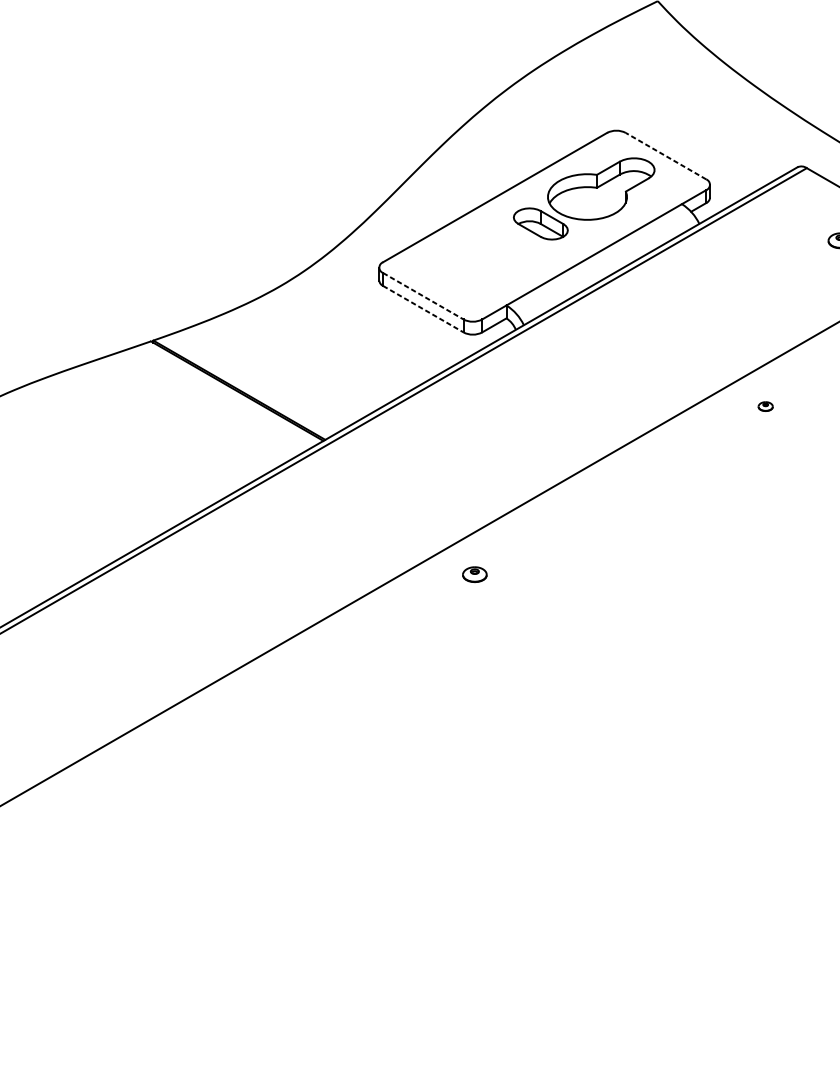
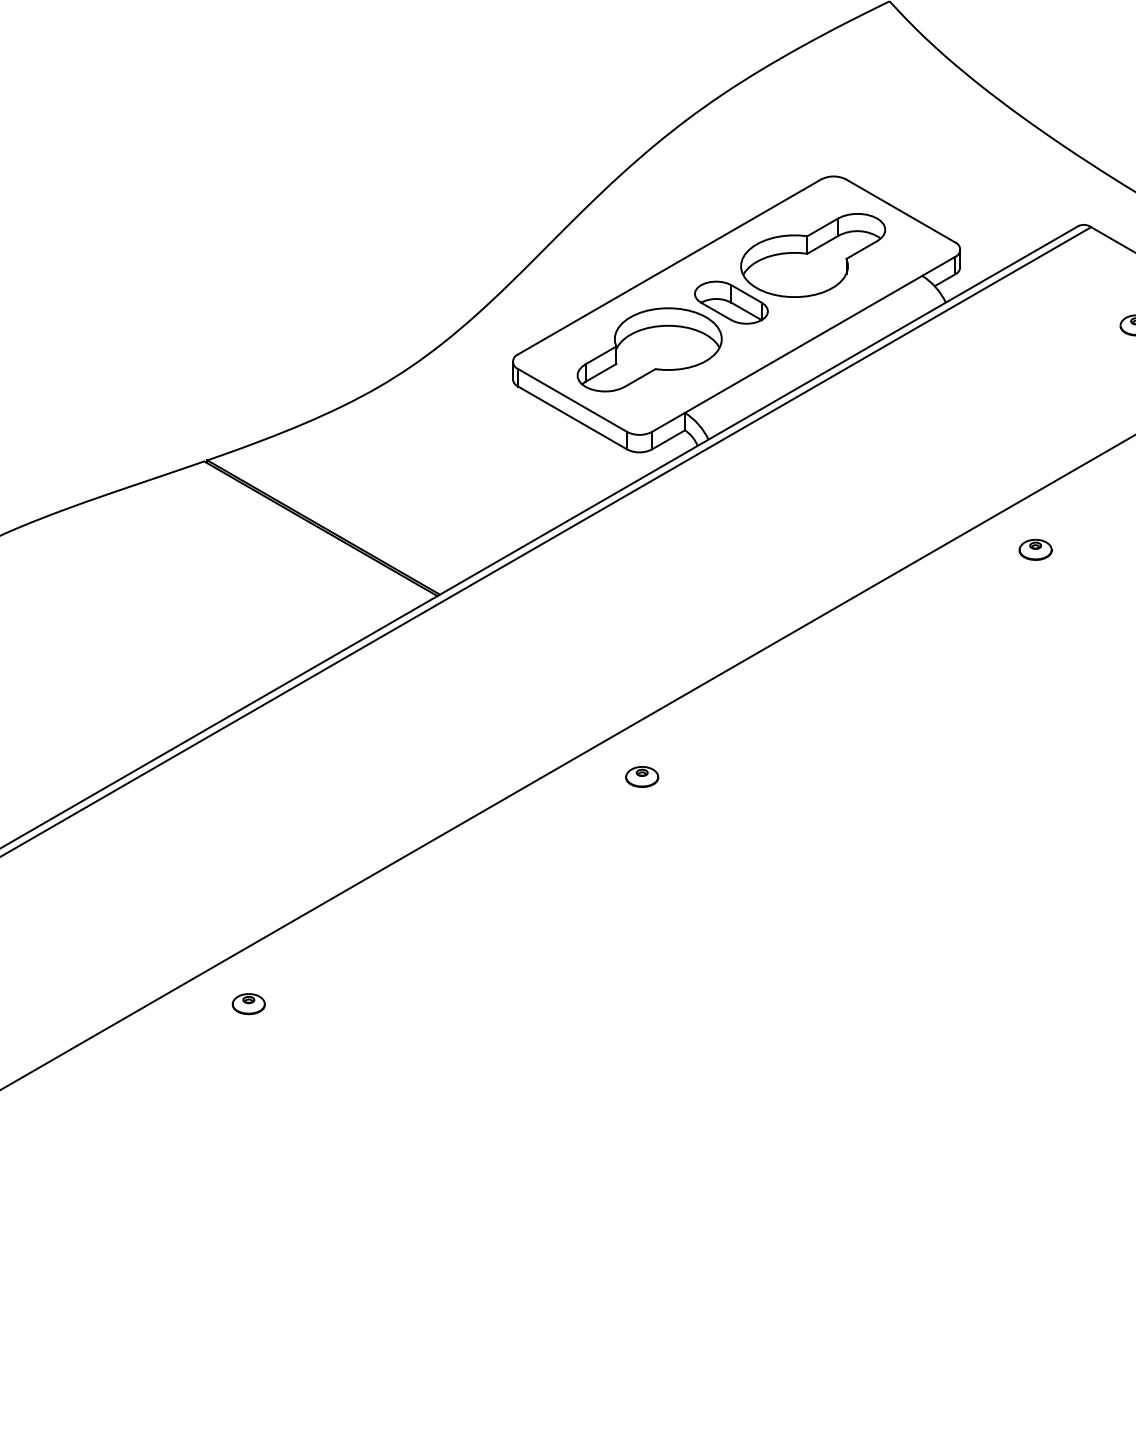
line: (665, 155) -> (900, 210), dashed -> solid
part: (480, 258) -> (649, 349), added
line: (423, 296) -> (572, 400), dashed -> solid
line: (423, 308) -> (572, 417), dashed -> solid
part: (765, 406) -> (1035, 549), size x1.67
part: (183, 742) -> (248, 1004), added

